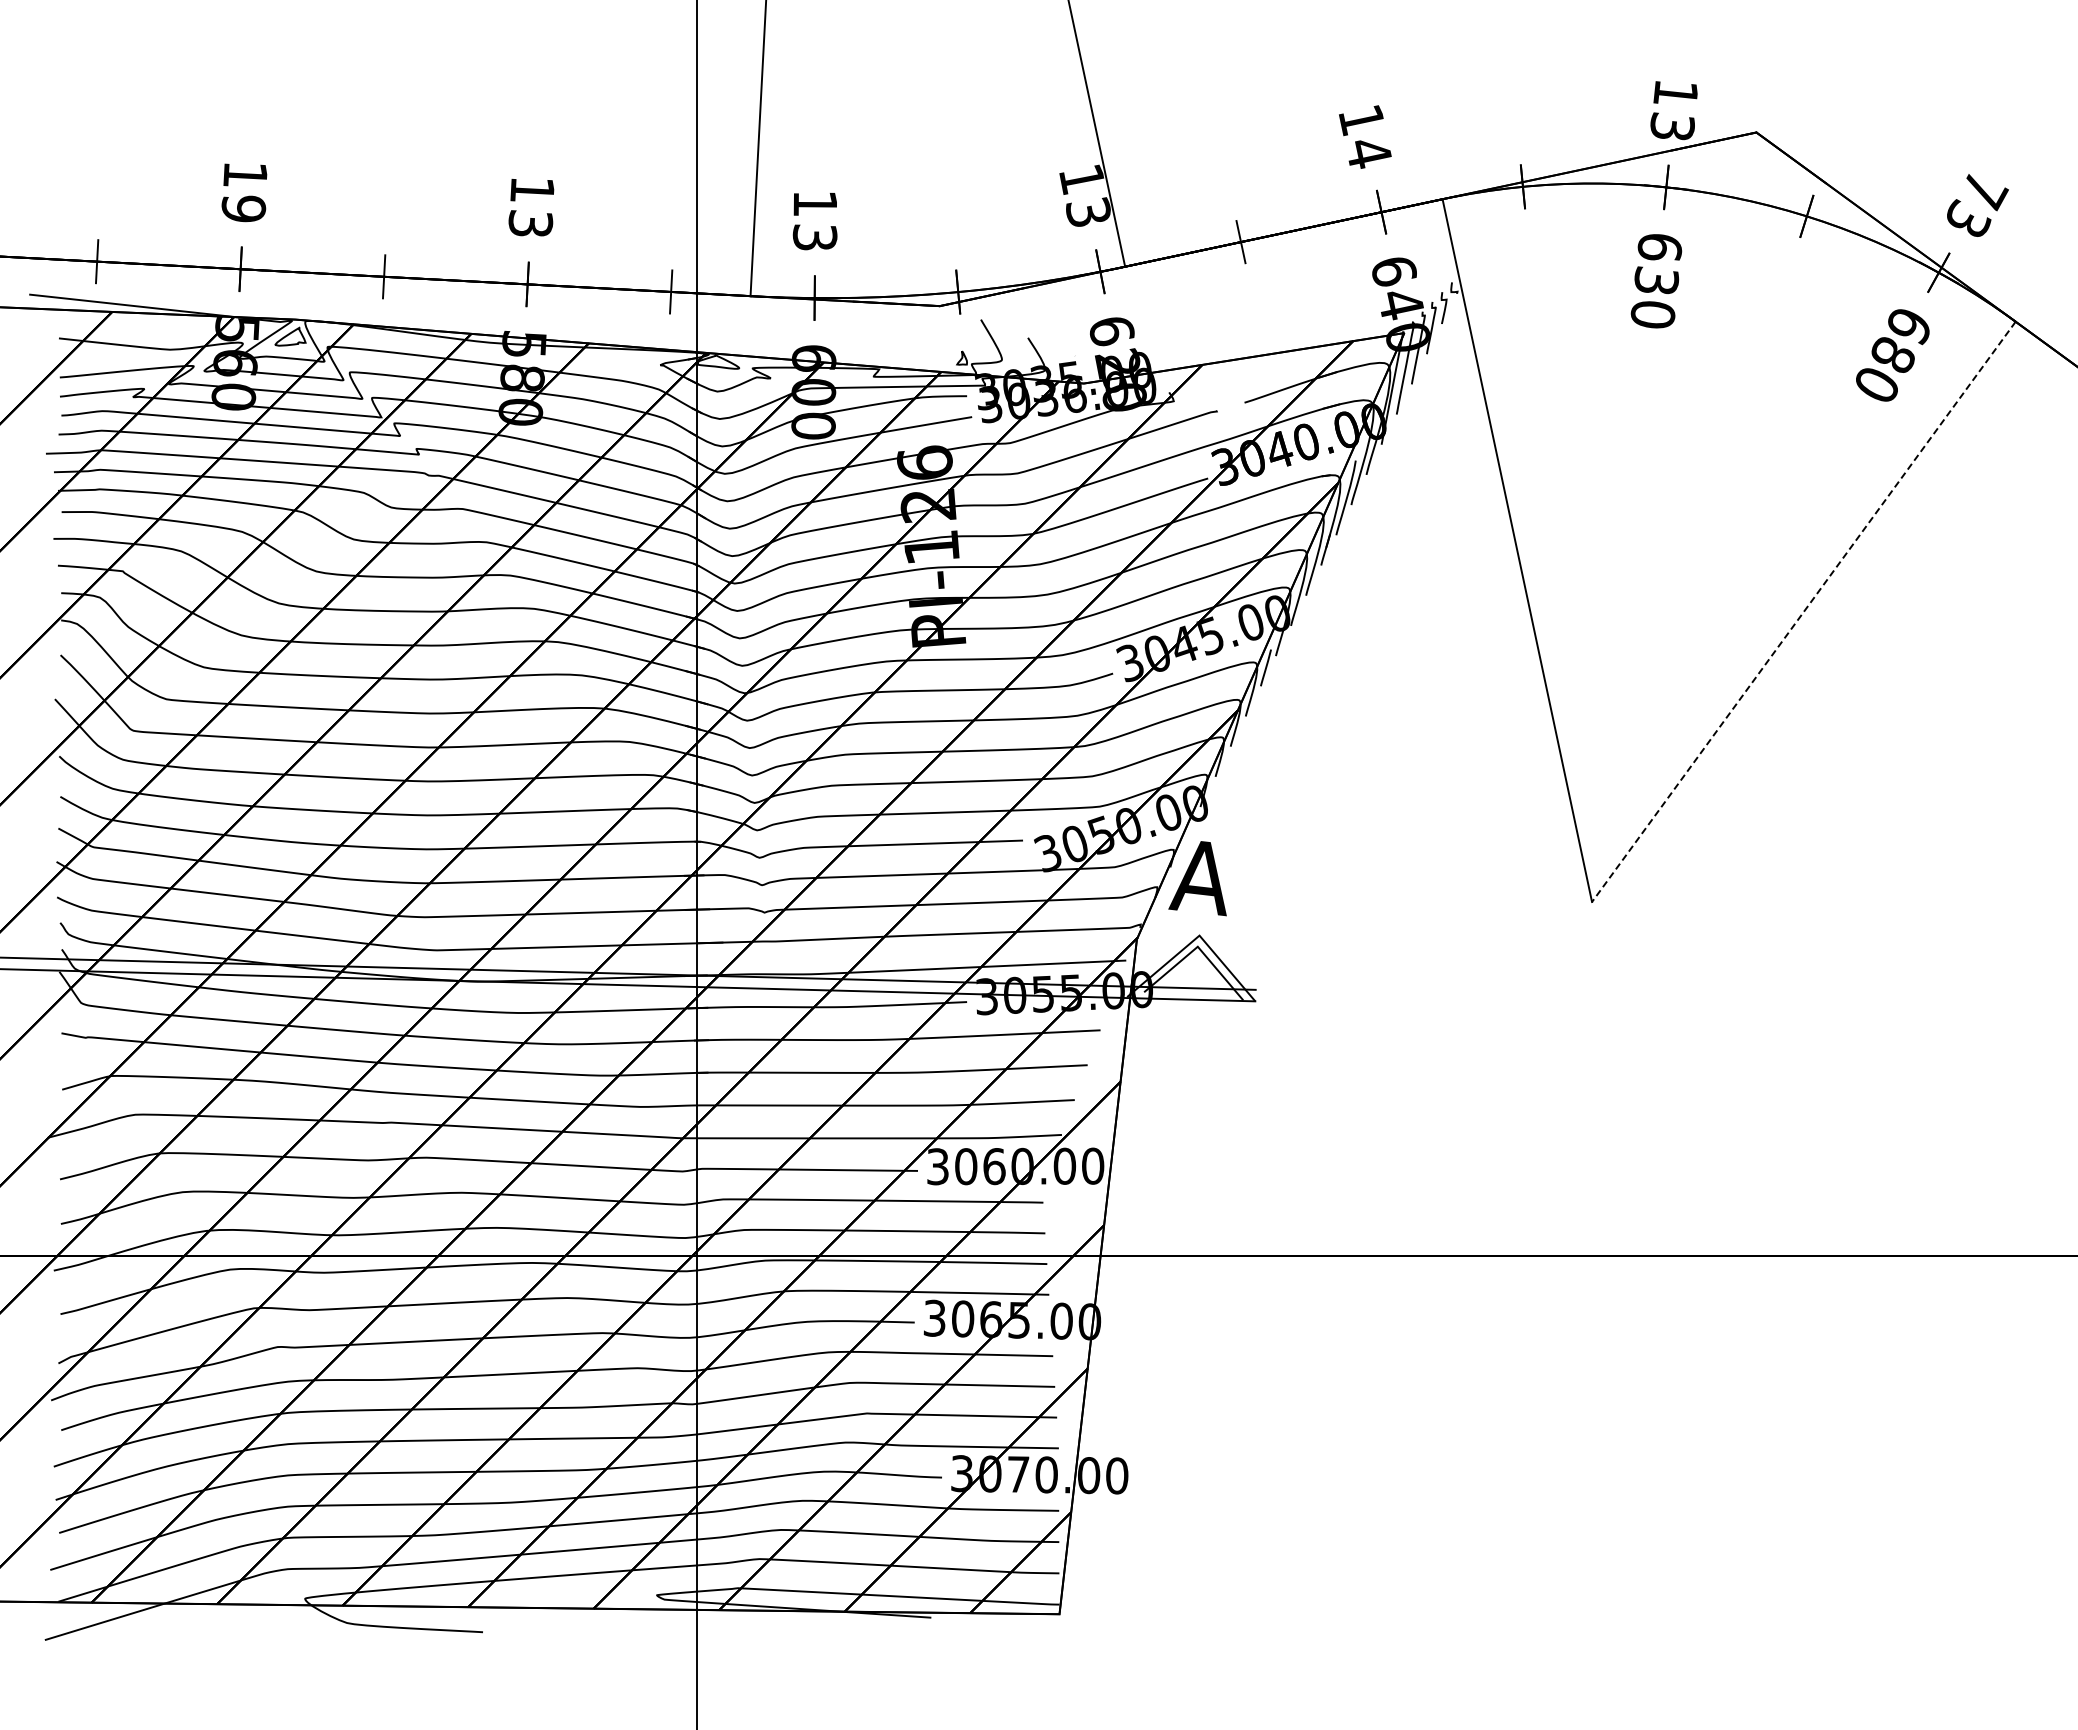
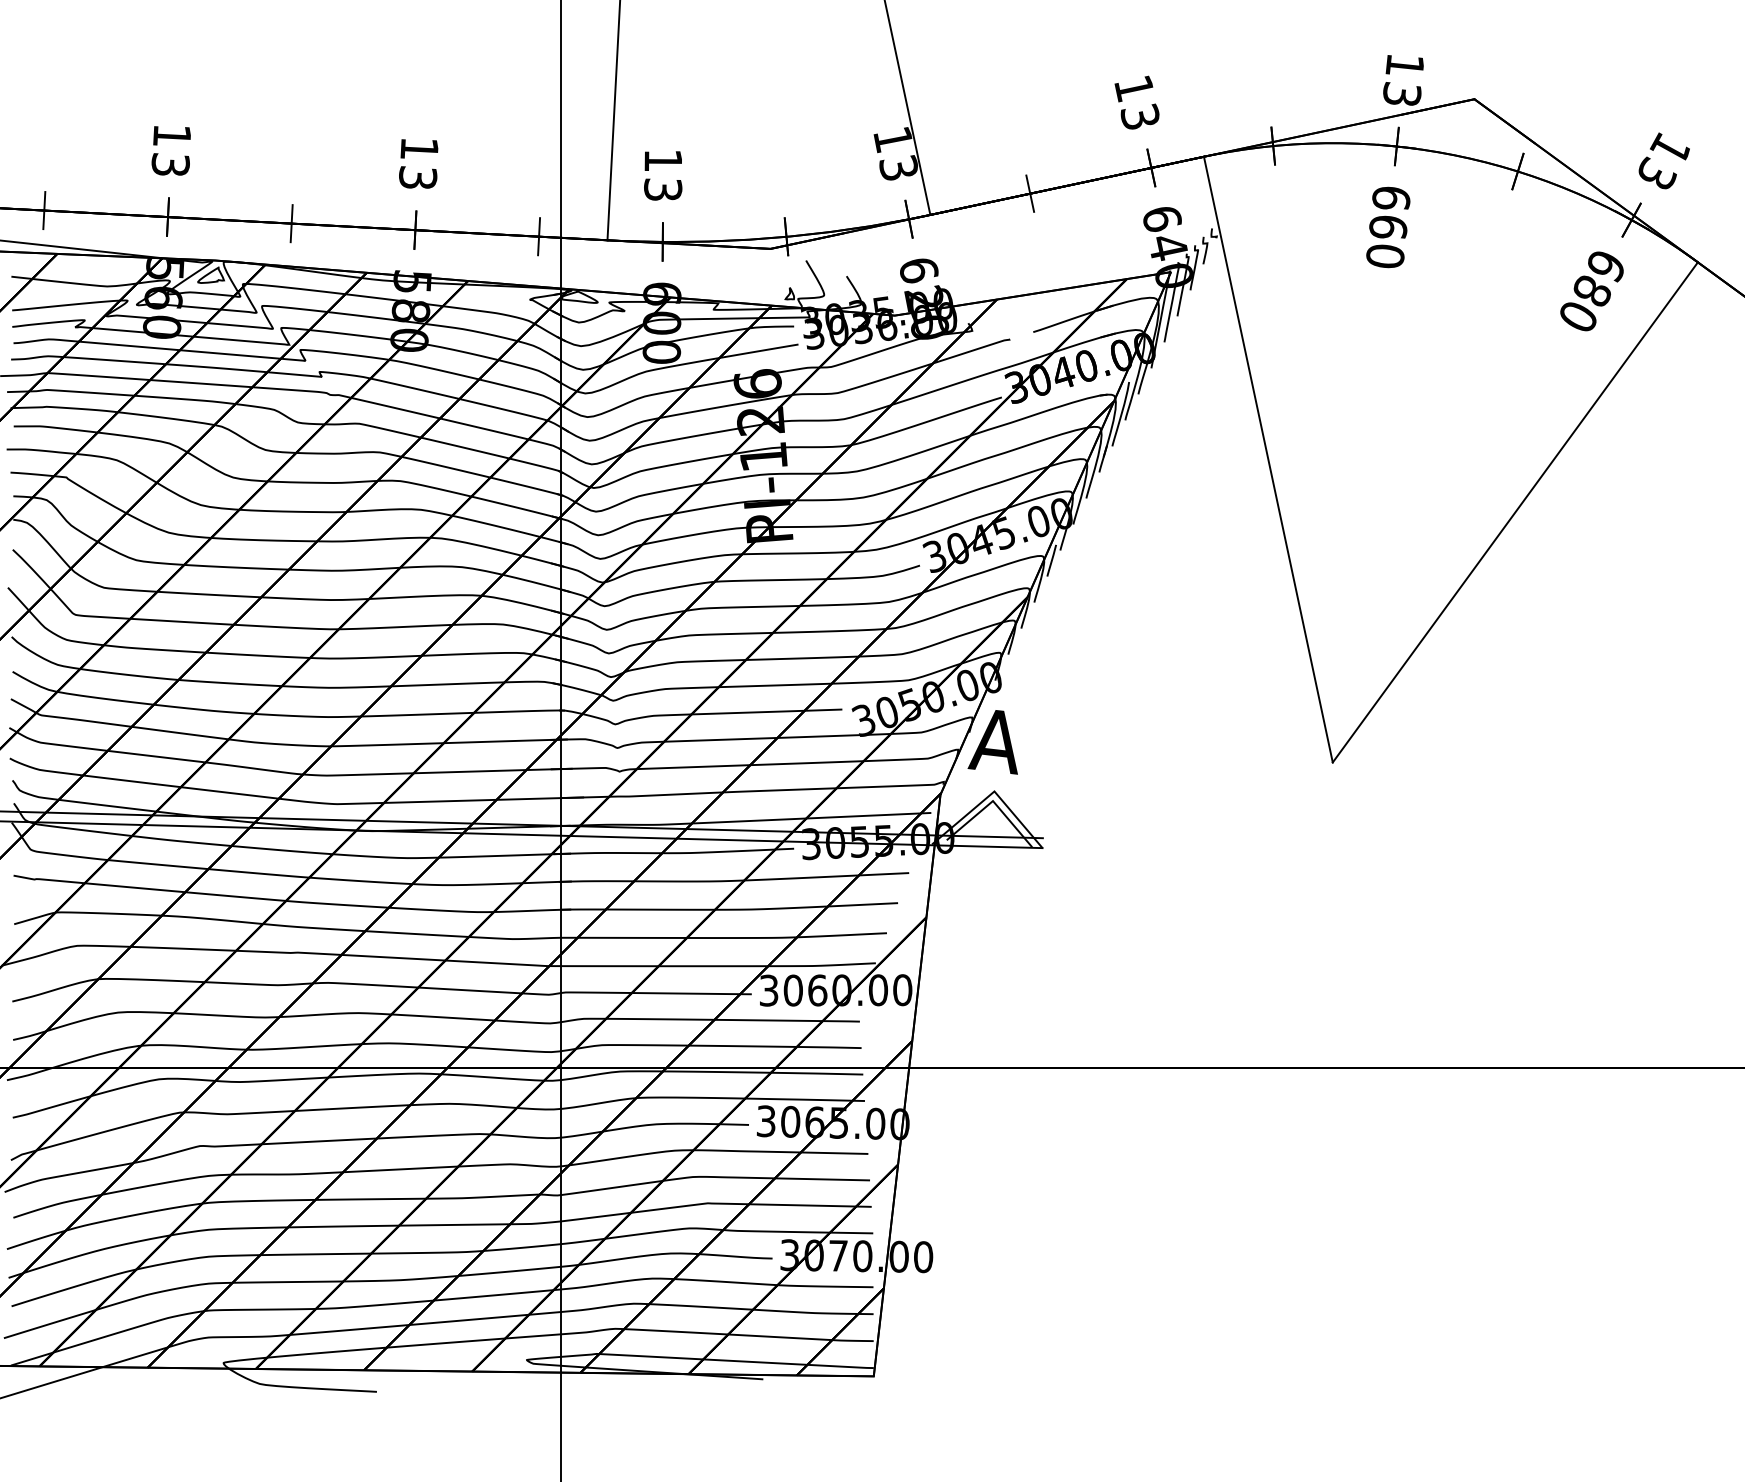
text: (1368, 152) -> (1140, 116), 14 -> 13
text: (1983, 191) -> (1670, 150), 73 -> 13
text: (243, 208) -> (170, 164), 19 -> 13
text: (1656, 280) -> (1388, 226), 630 -> 660
line: (1803, 612) -> (1515, 512), dashed -> solid

